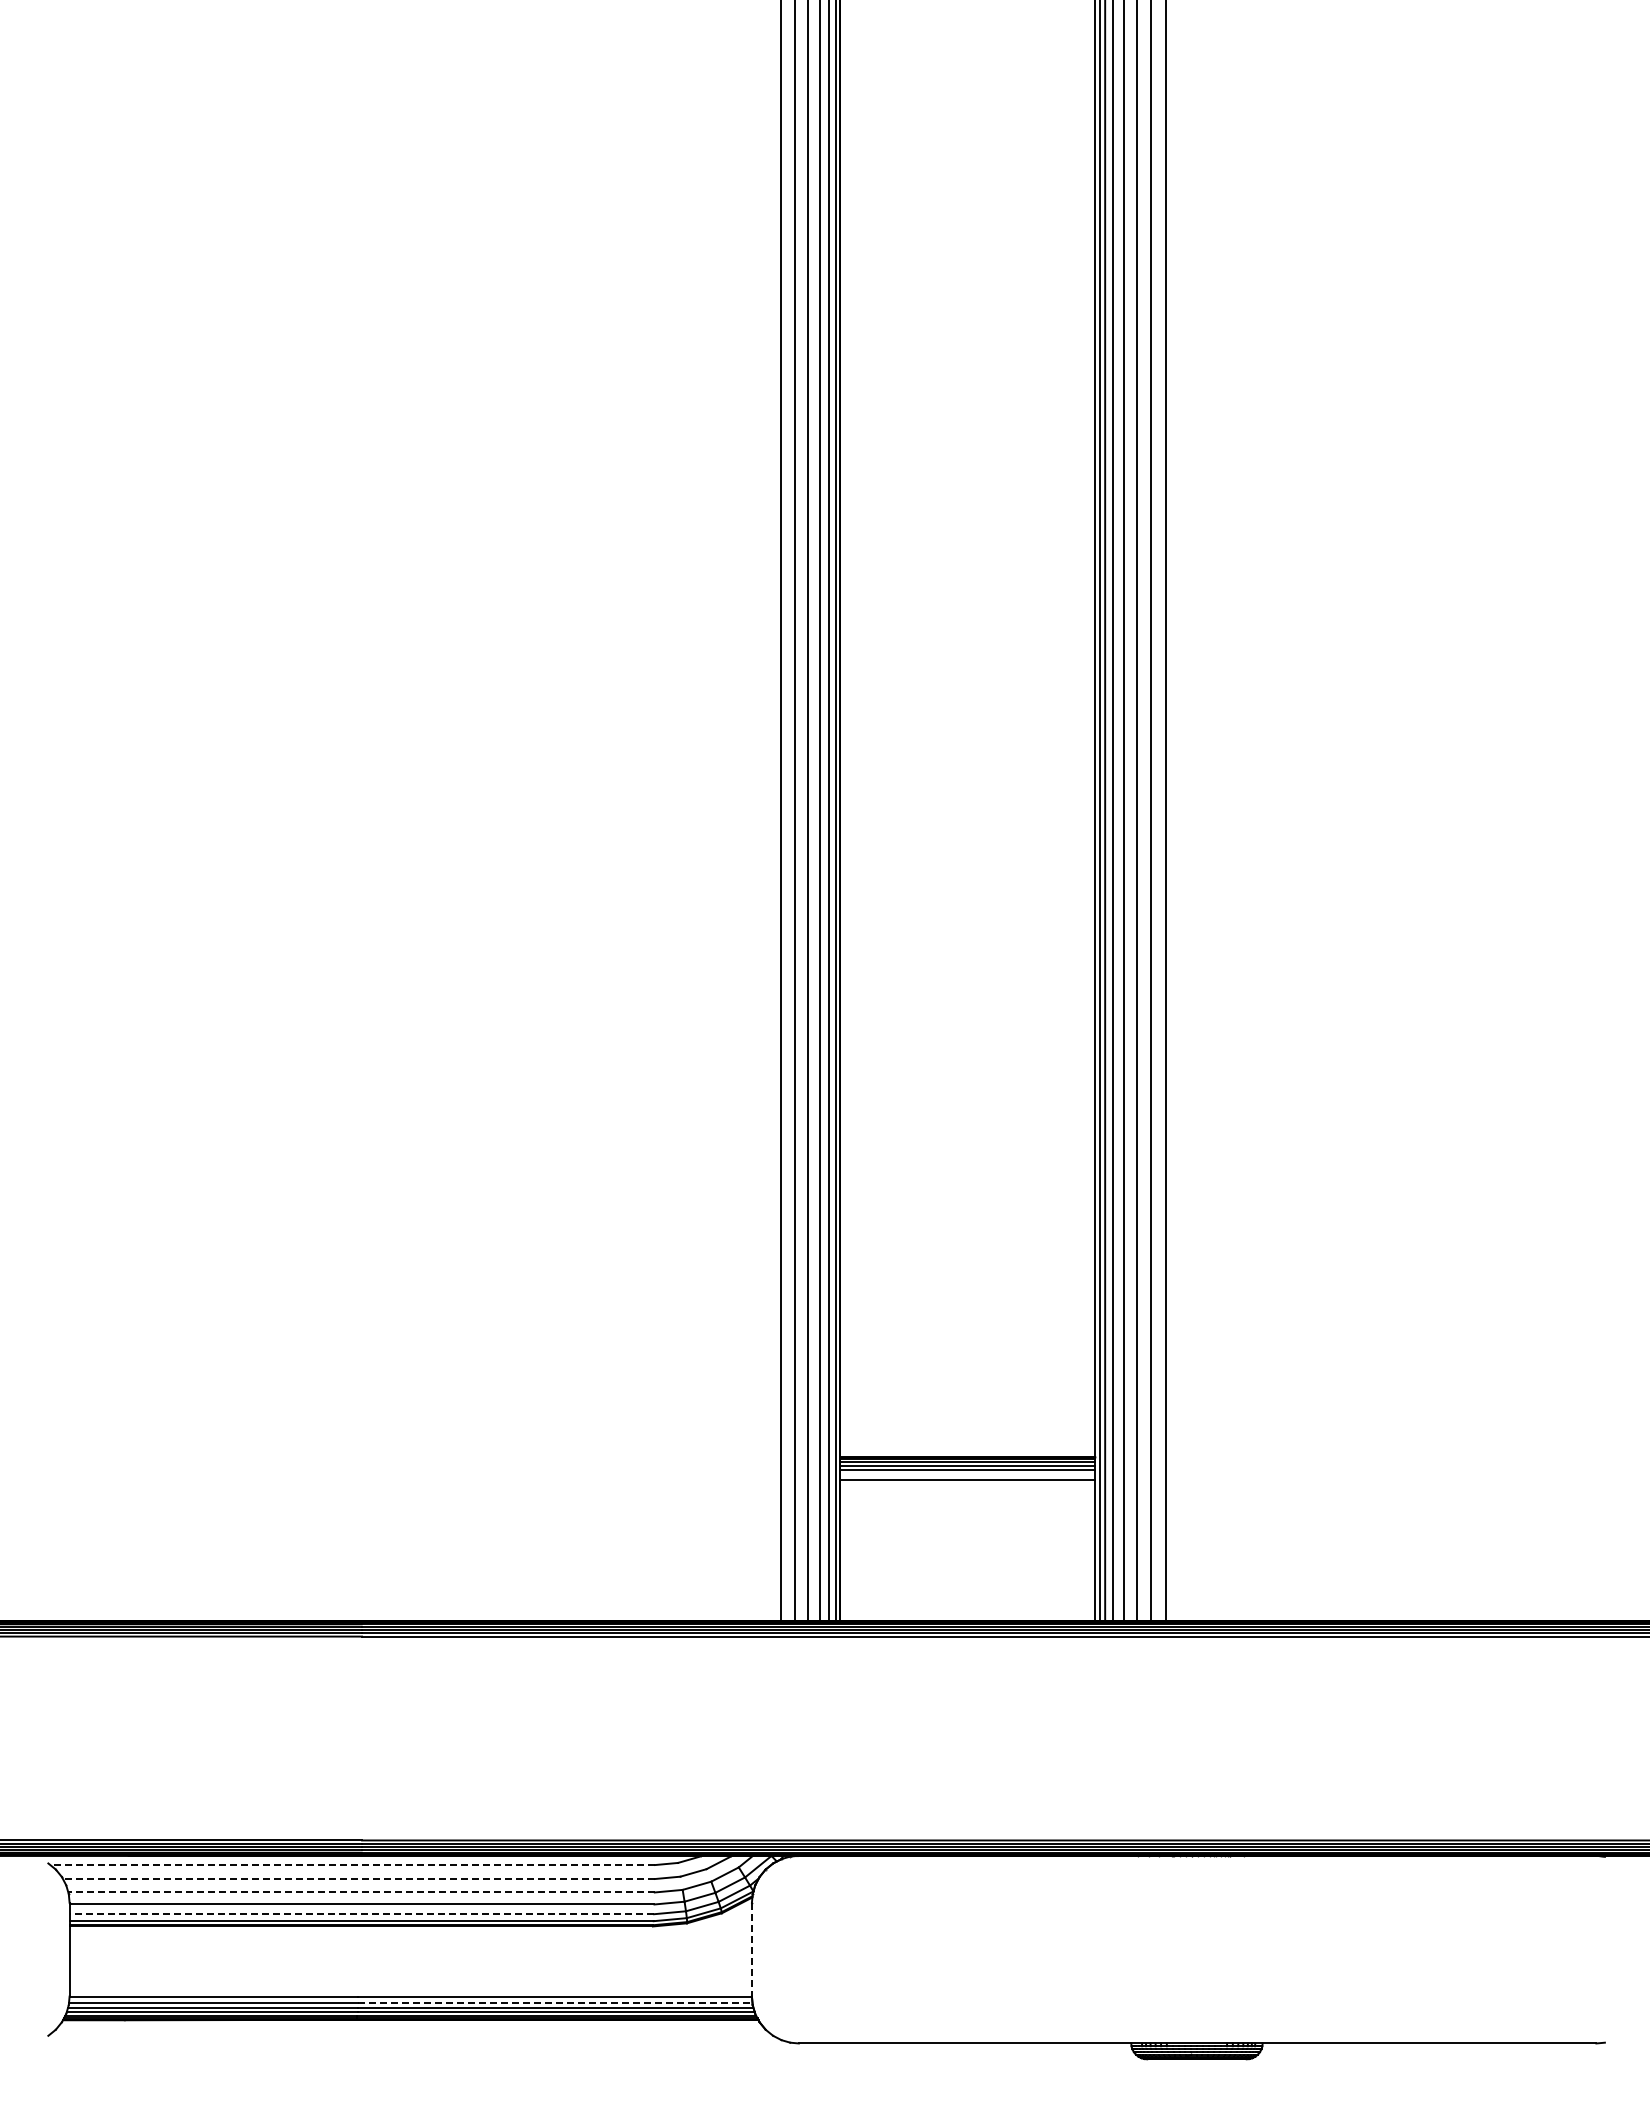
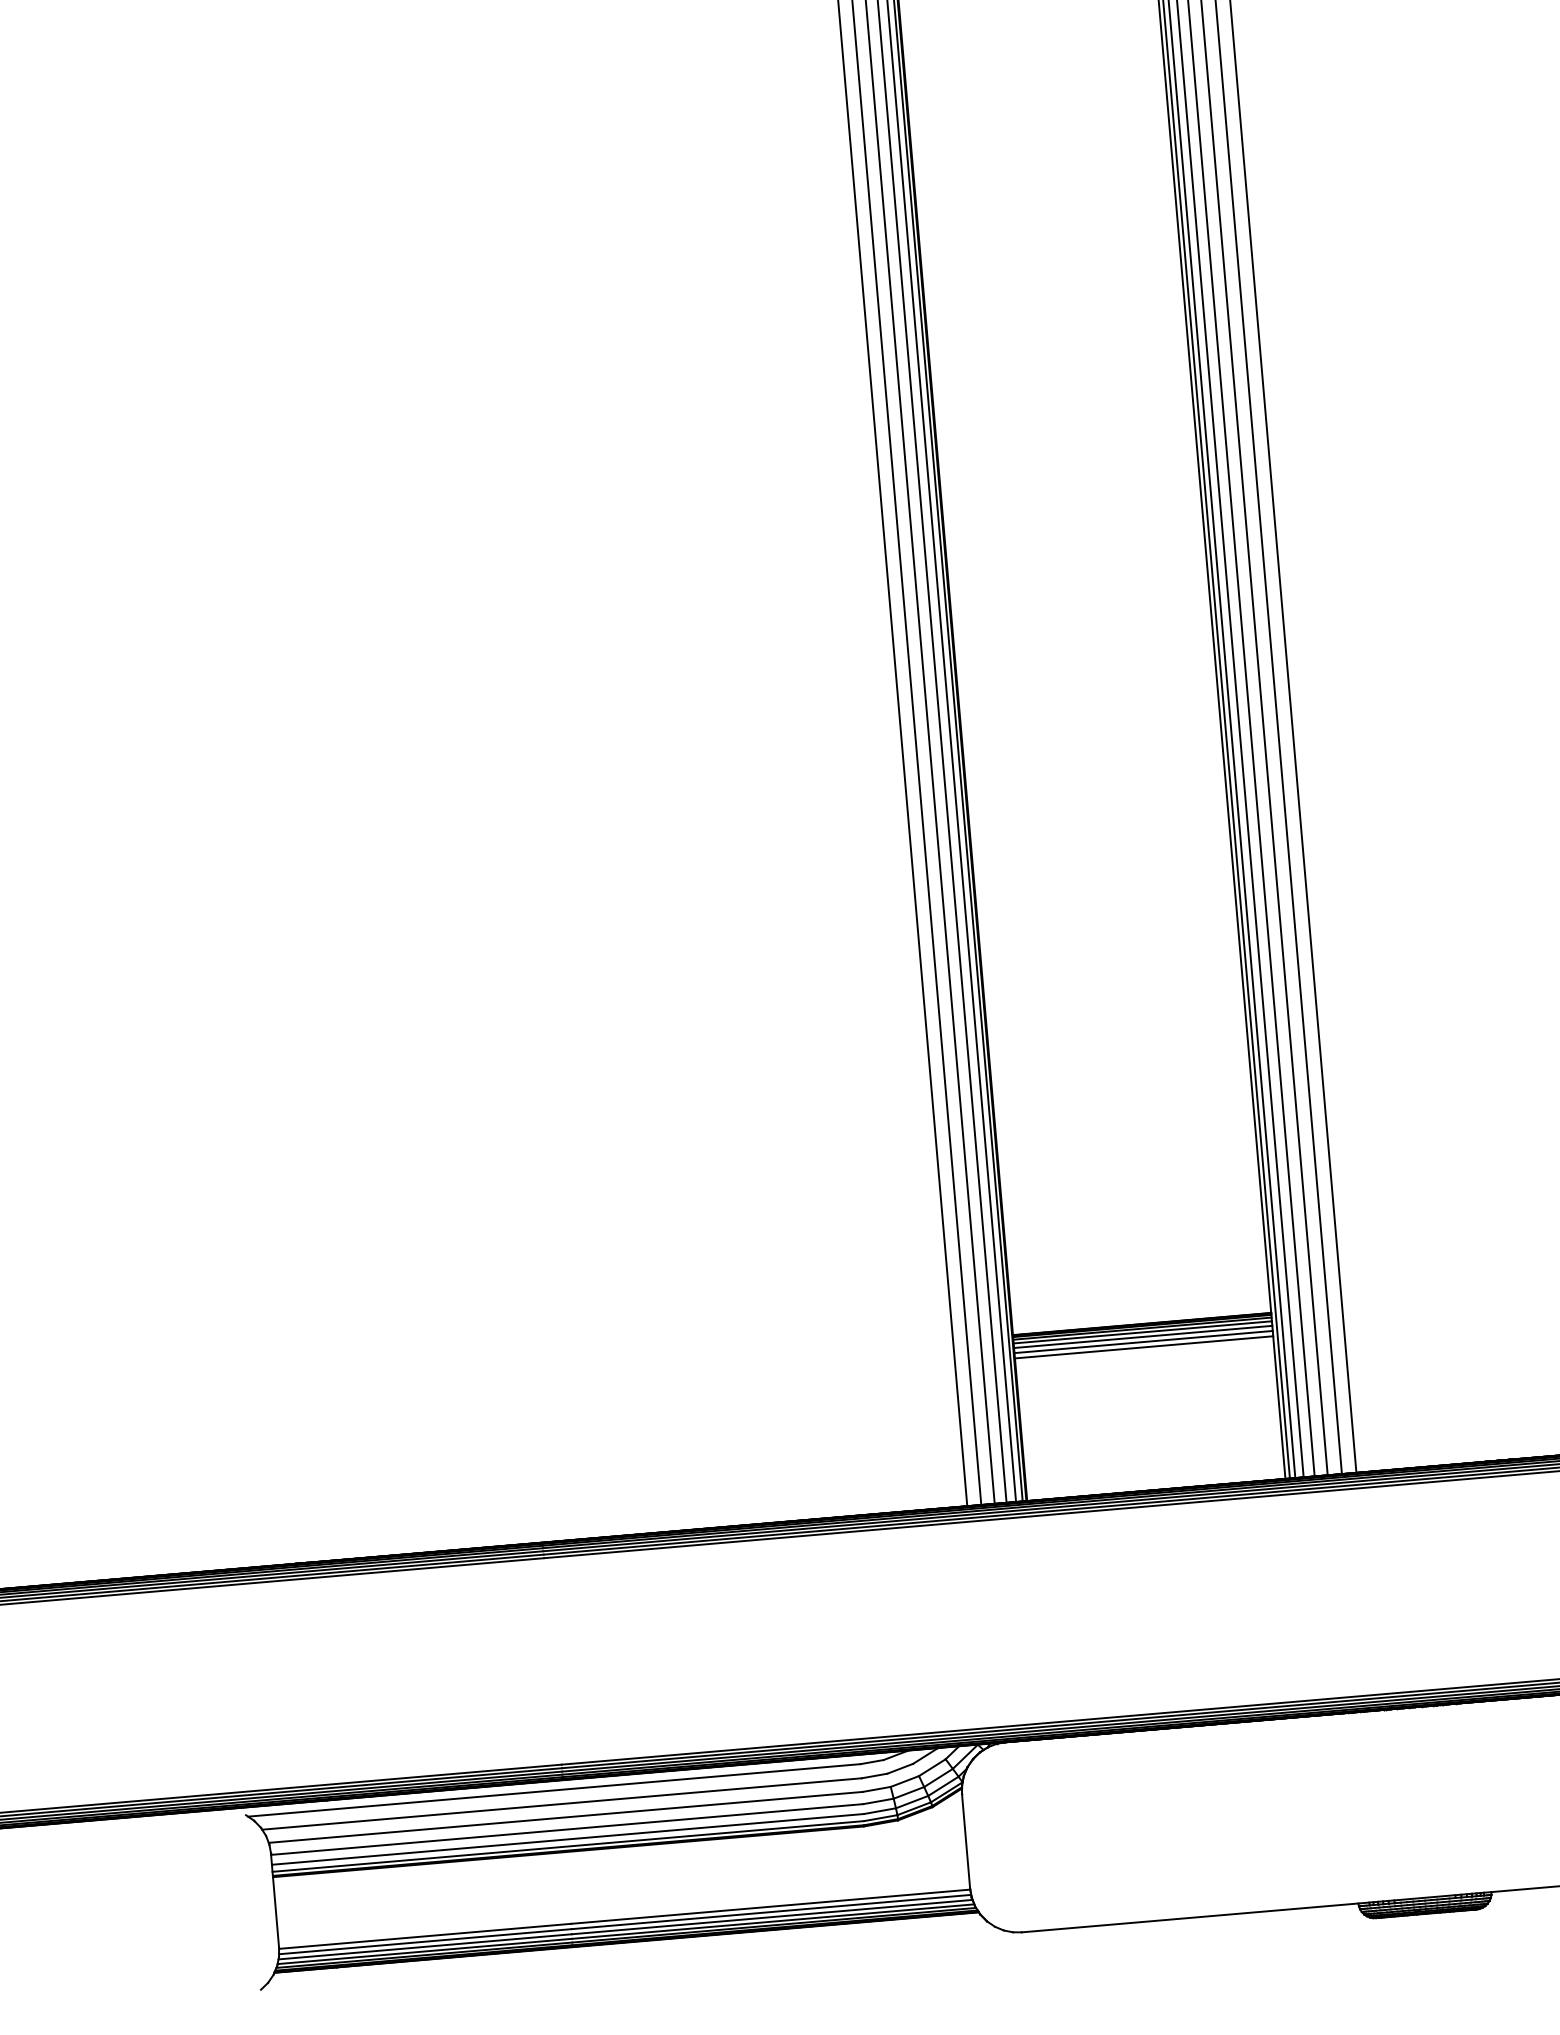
line: (967, 1475) -> (1143, 1342), added
line: (352, 1865) -> (554, 1790), dashed -> solid
line: (358, 1879) -> (561, 1804), dashed -> solid
line: (361, 1892) -> (565, 1817), dashed -> solid
line: (361, 1914) -> (567, 1839), dashed -> solid
line: (751, 1949) -> (965, 1841), dashed -> solid
line: (555, 2002) -> (771, 1911), dashed -> solid

